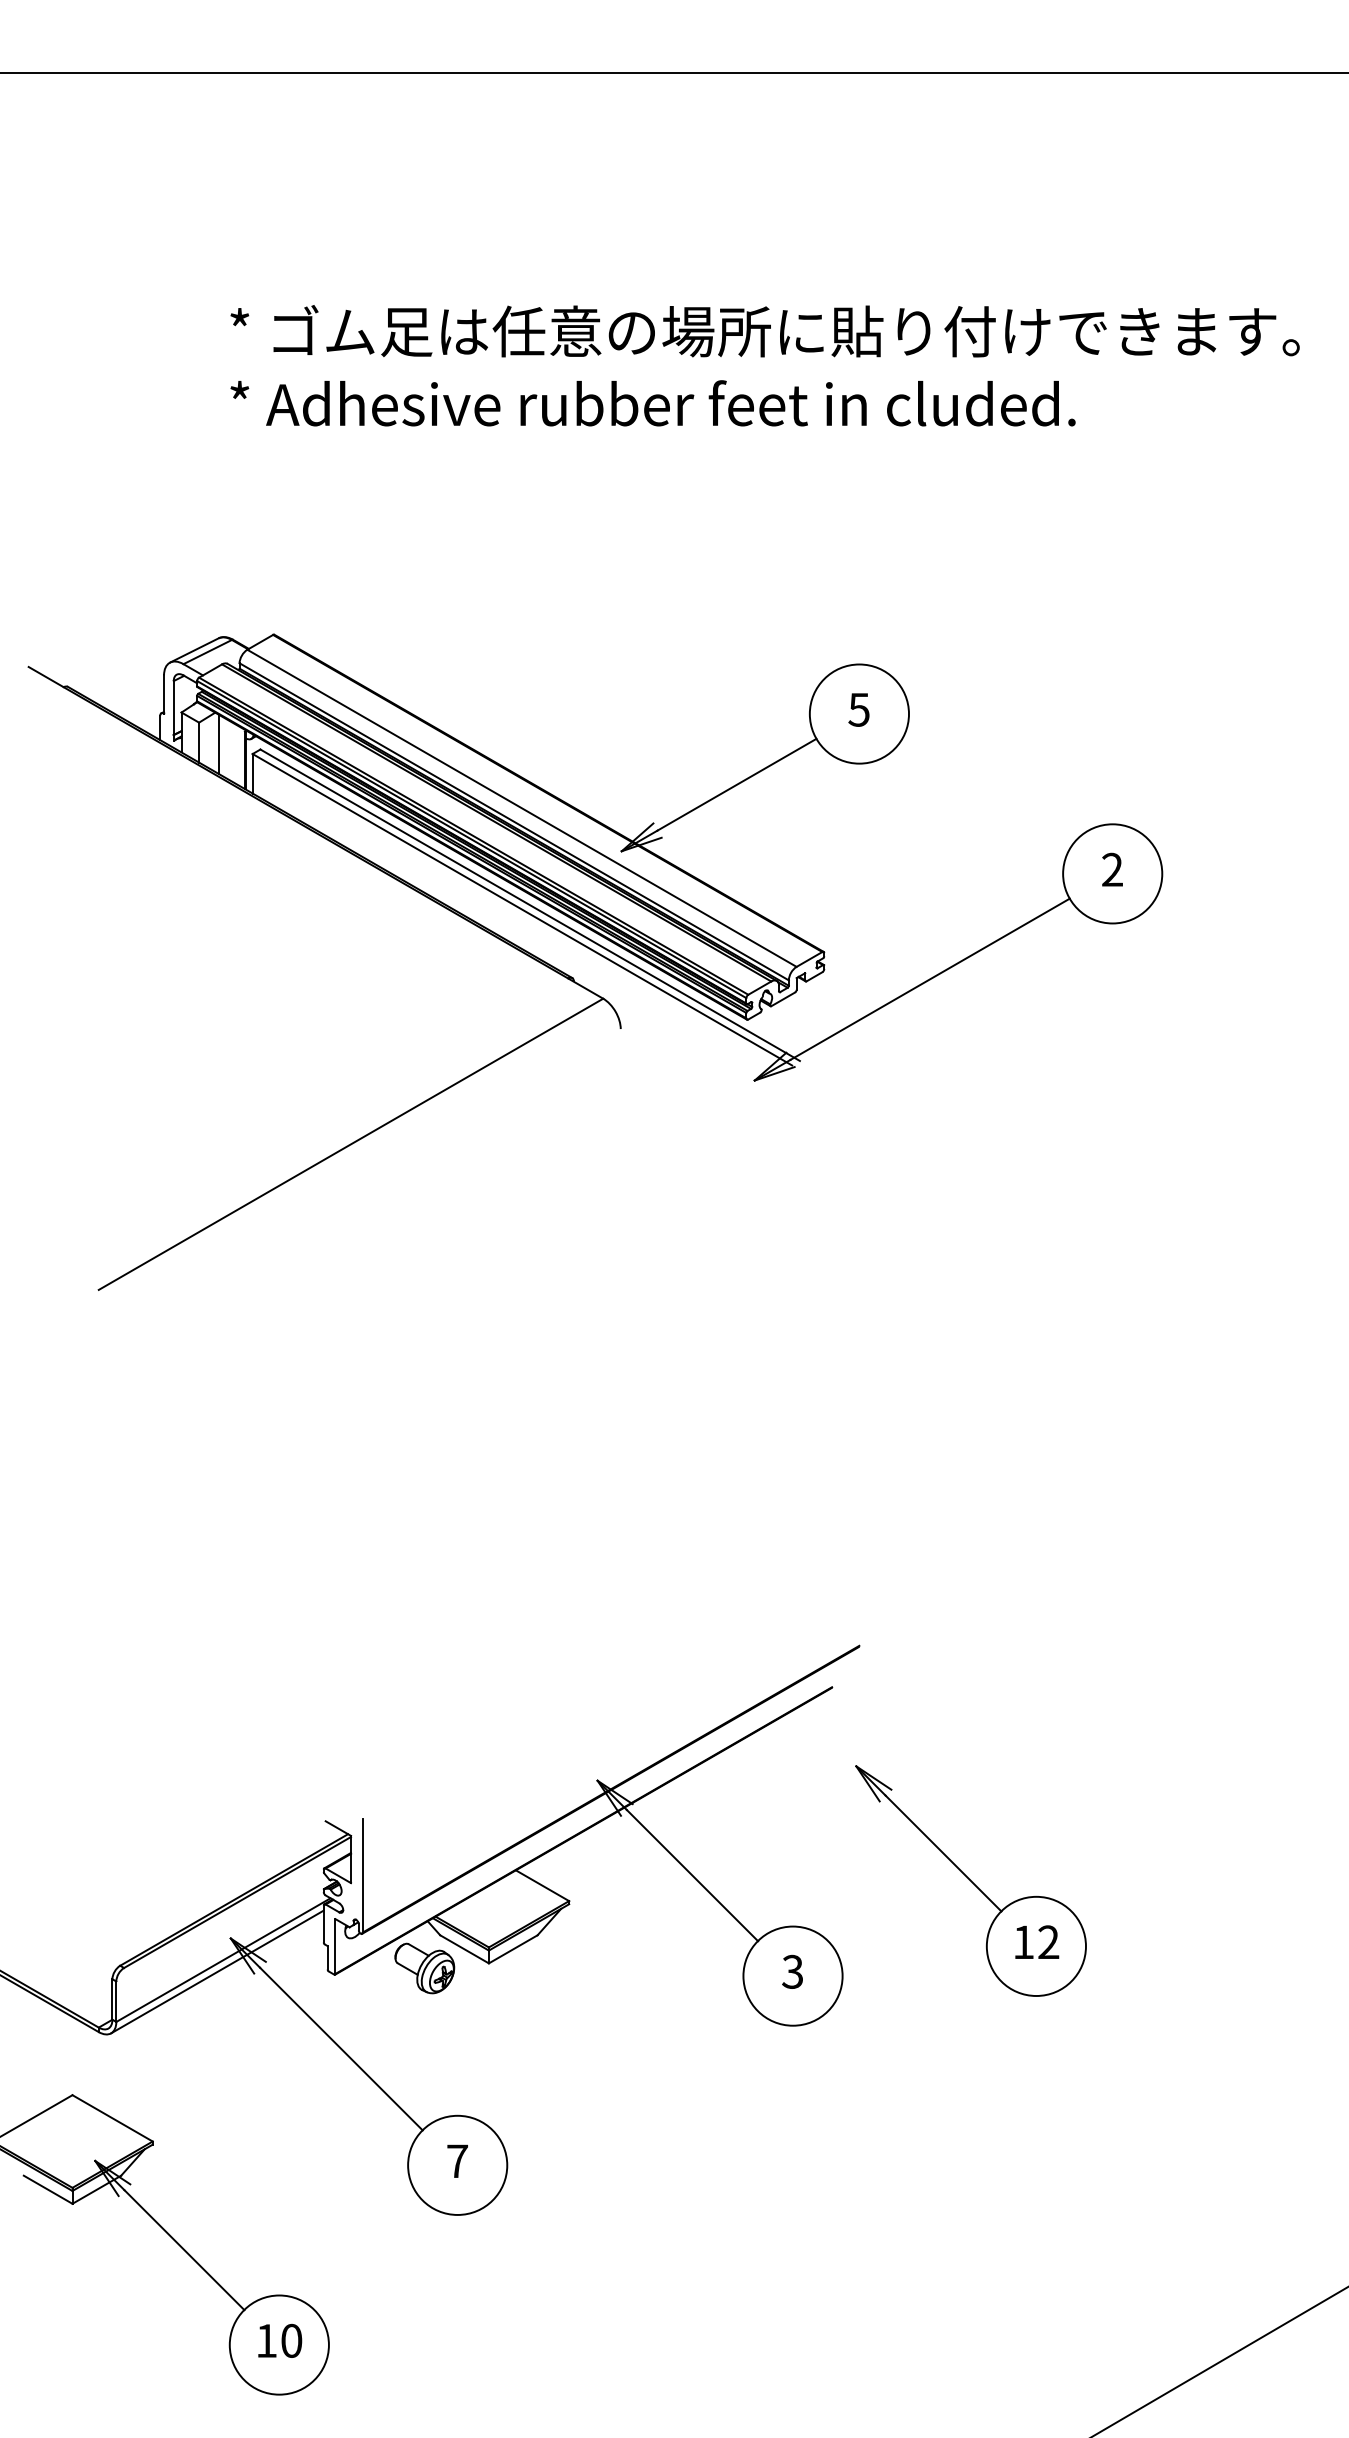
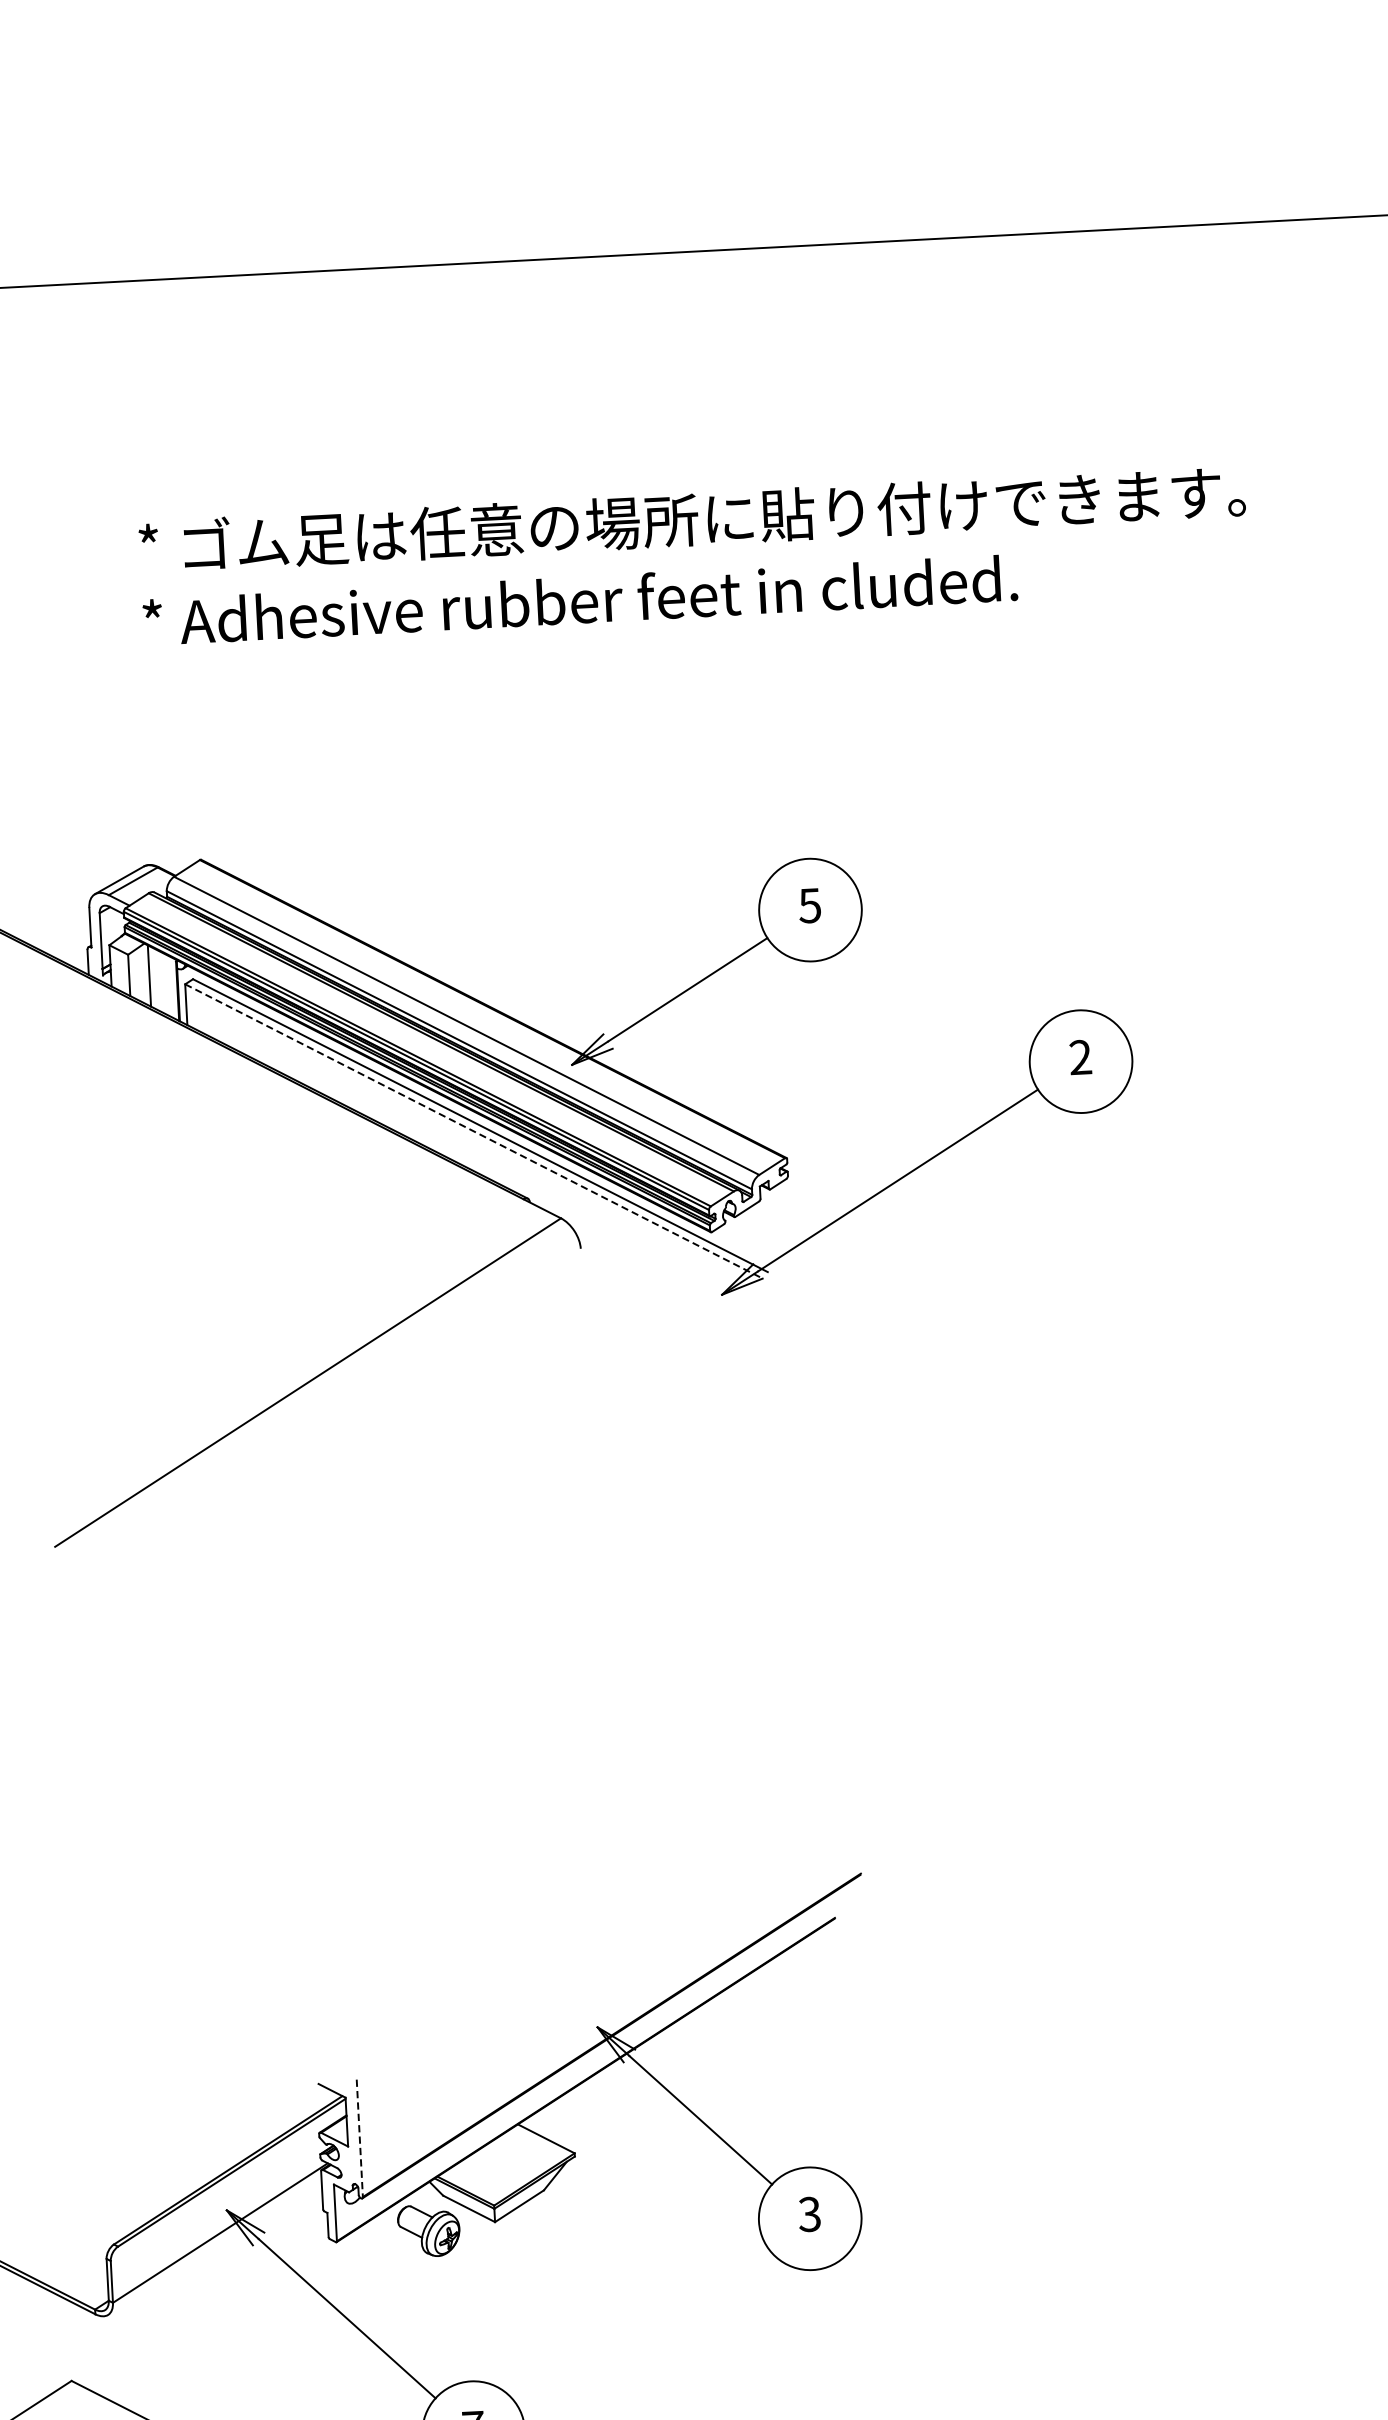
line: (522, 910) -> (472, 1131), solid -> dashed
line: (362, 1875) -> (359, 2138), solid -> dashed
part: (970, 1880) -> (988, 2110), removed
line: (217, 1971) -> (214, 2245), removed

